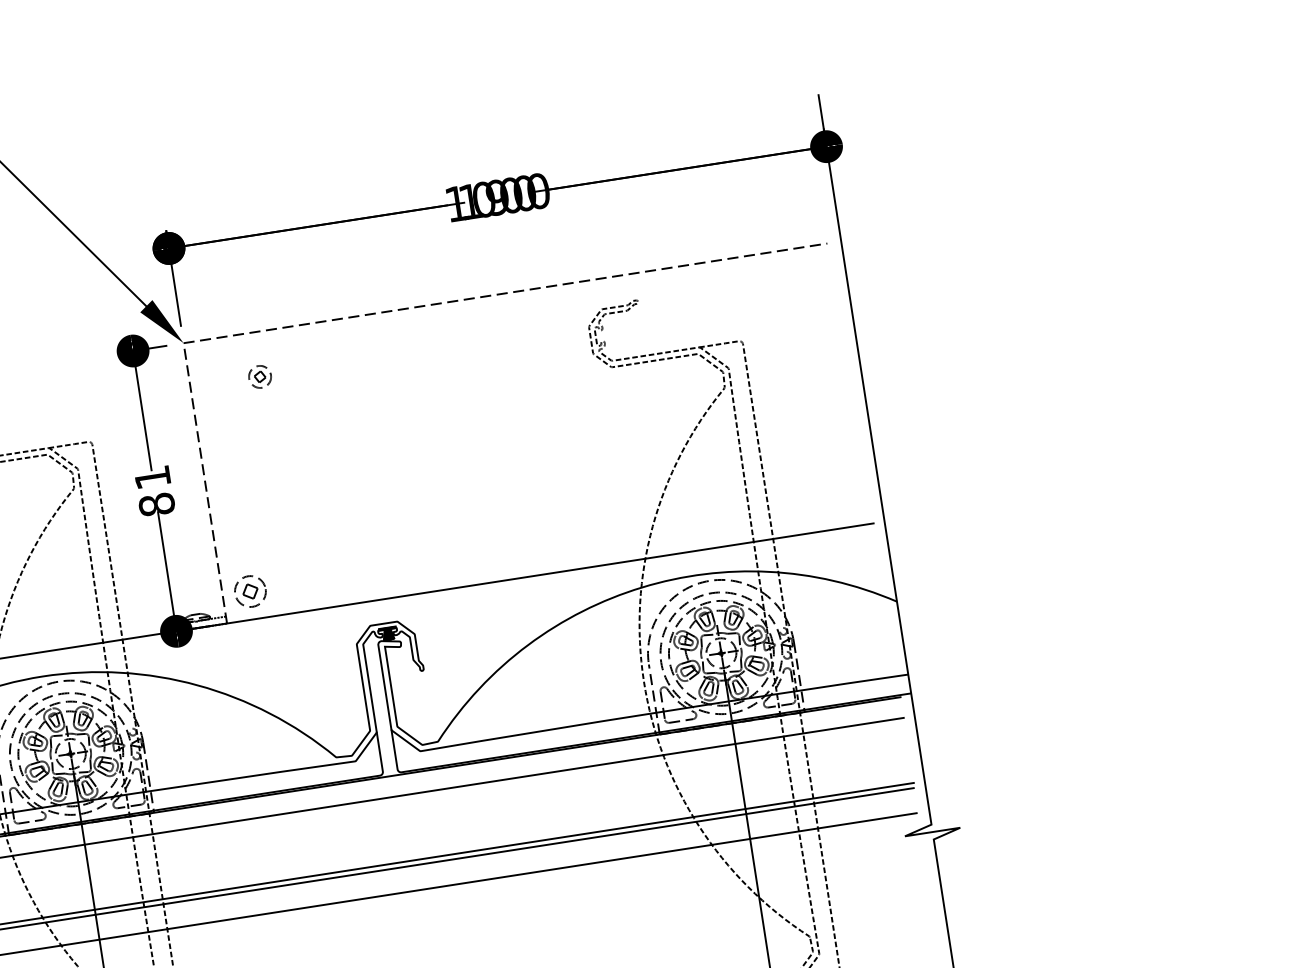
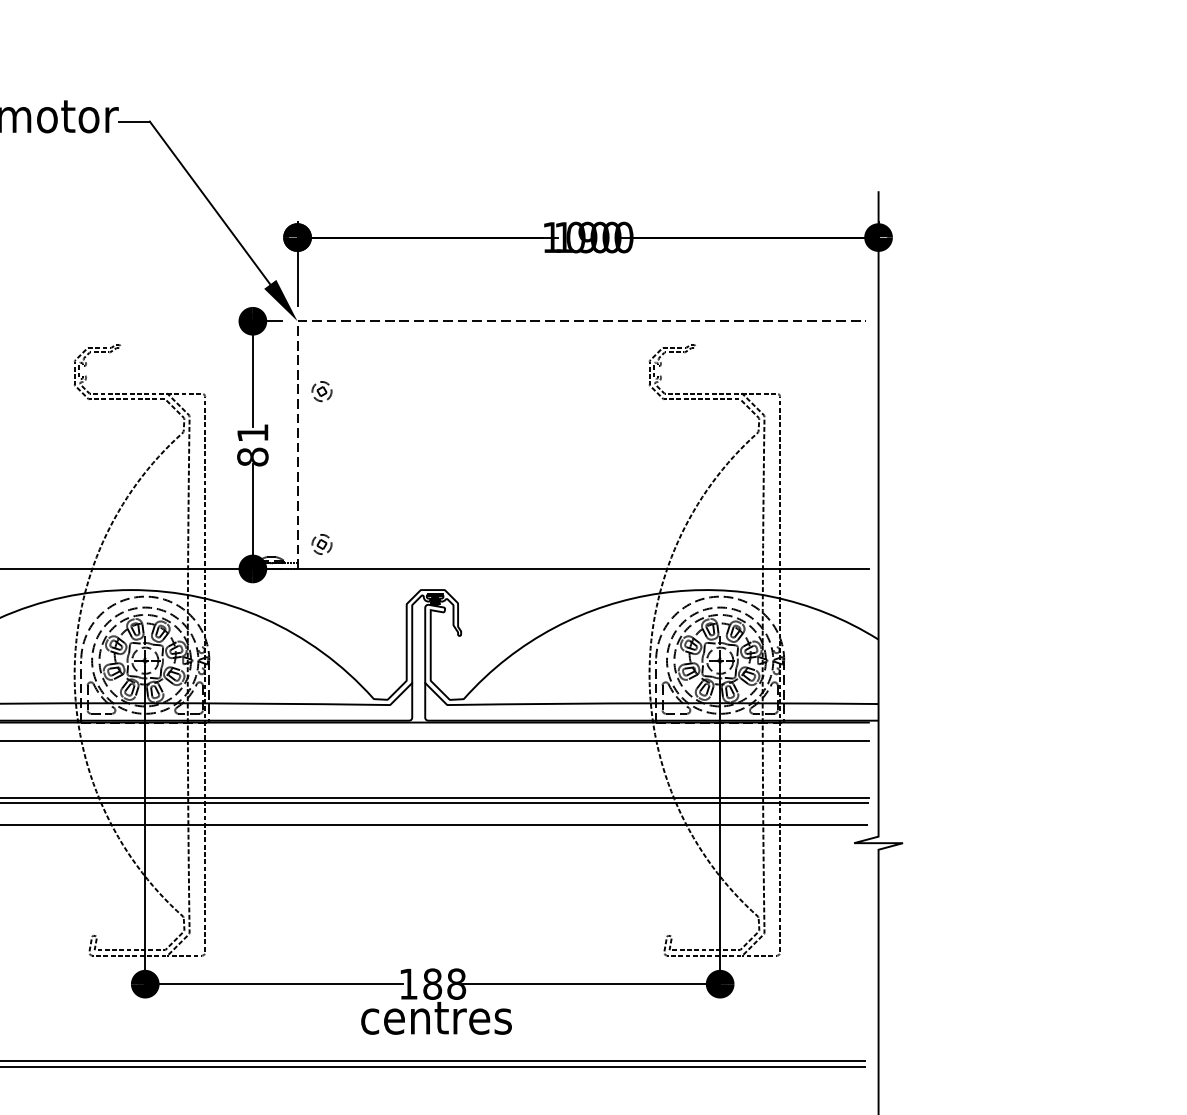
part: (259, 376) -> (321, 391), moved
part: (249, 591) -> (321, 544), size x0.71

